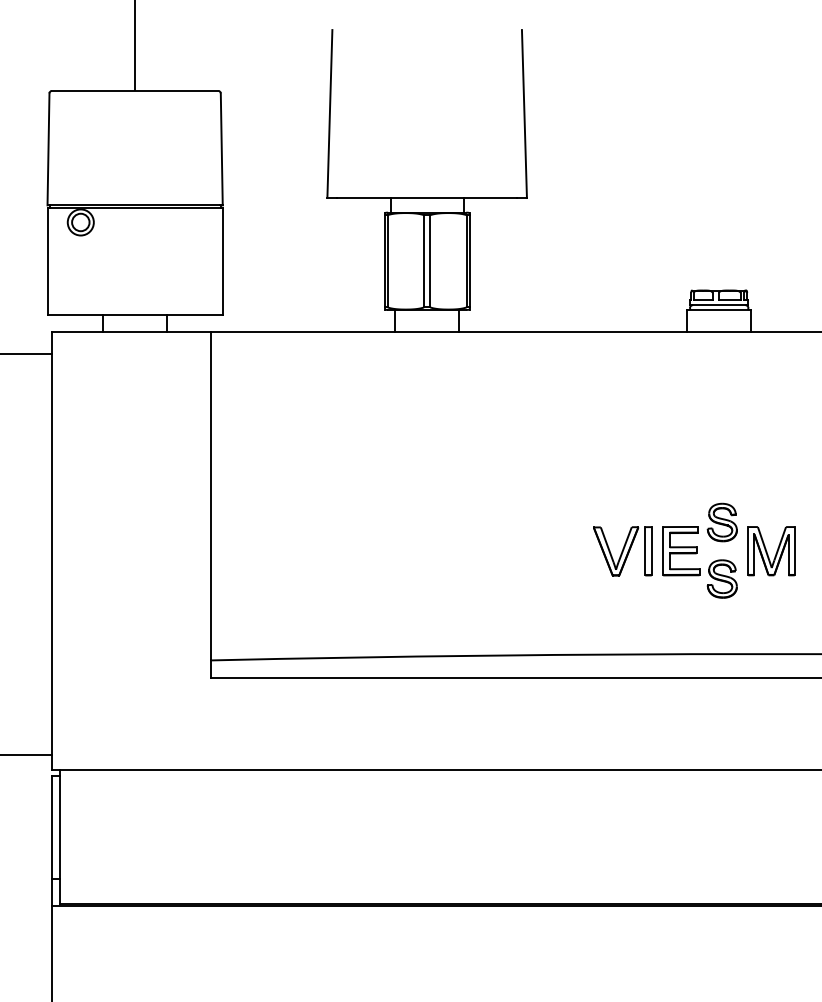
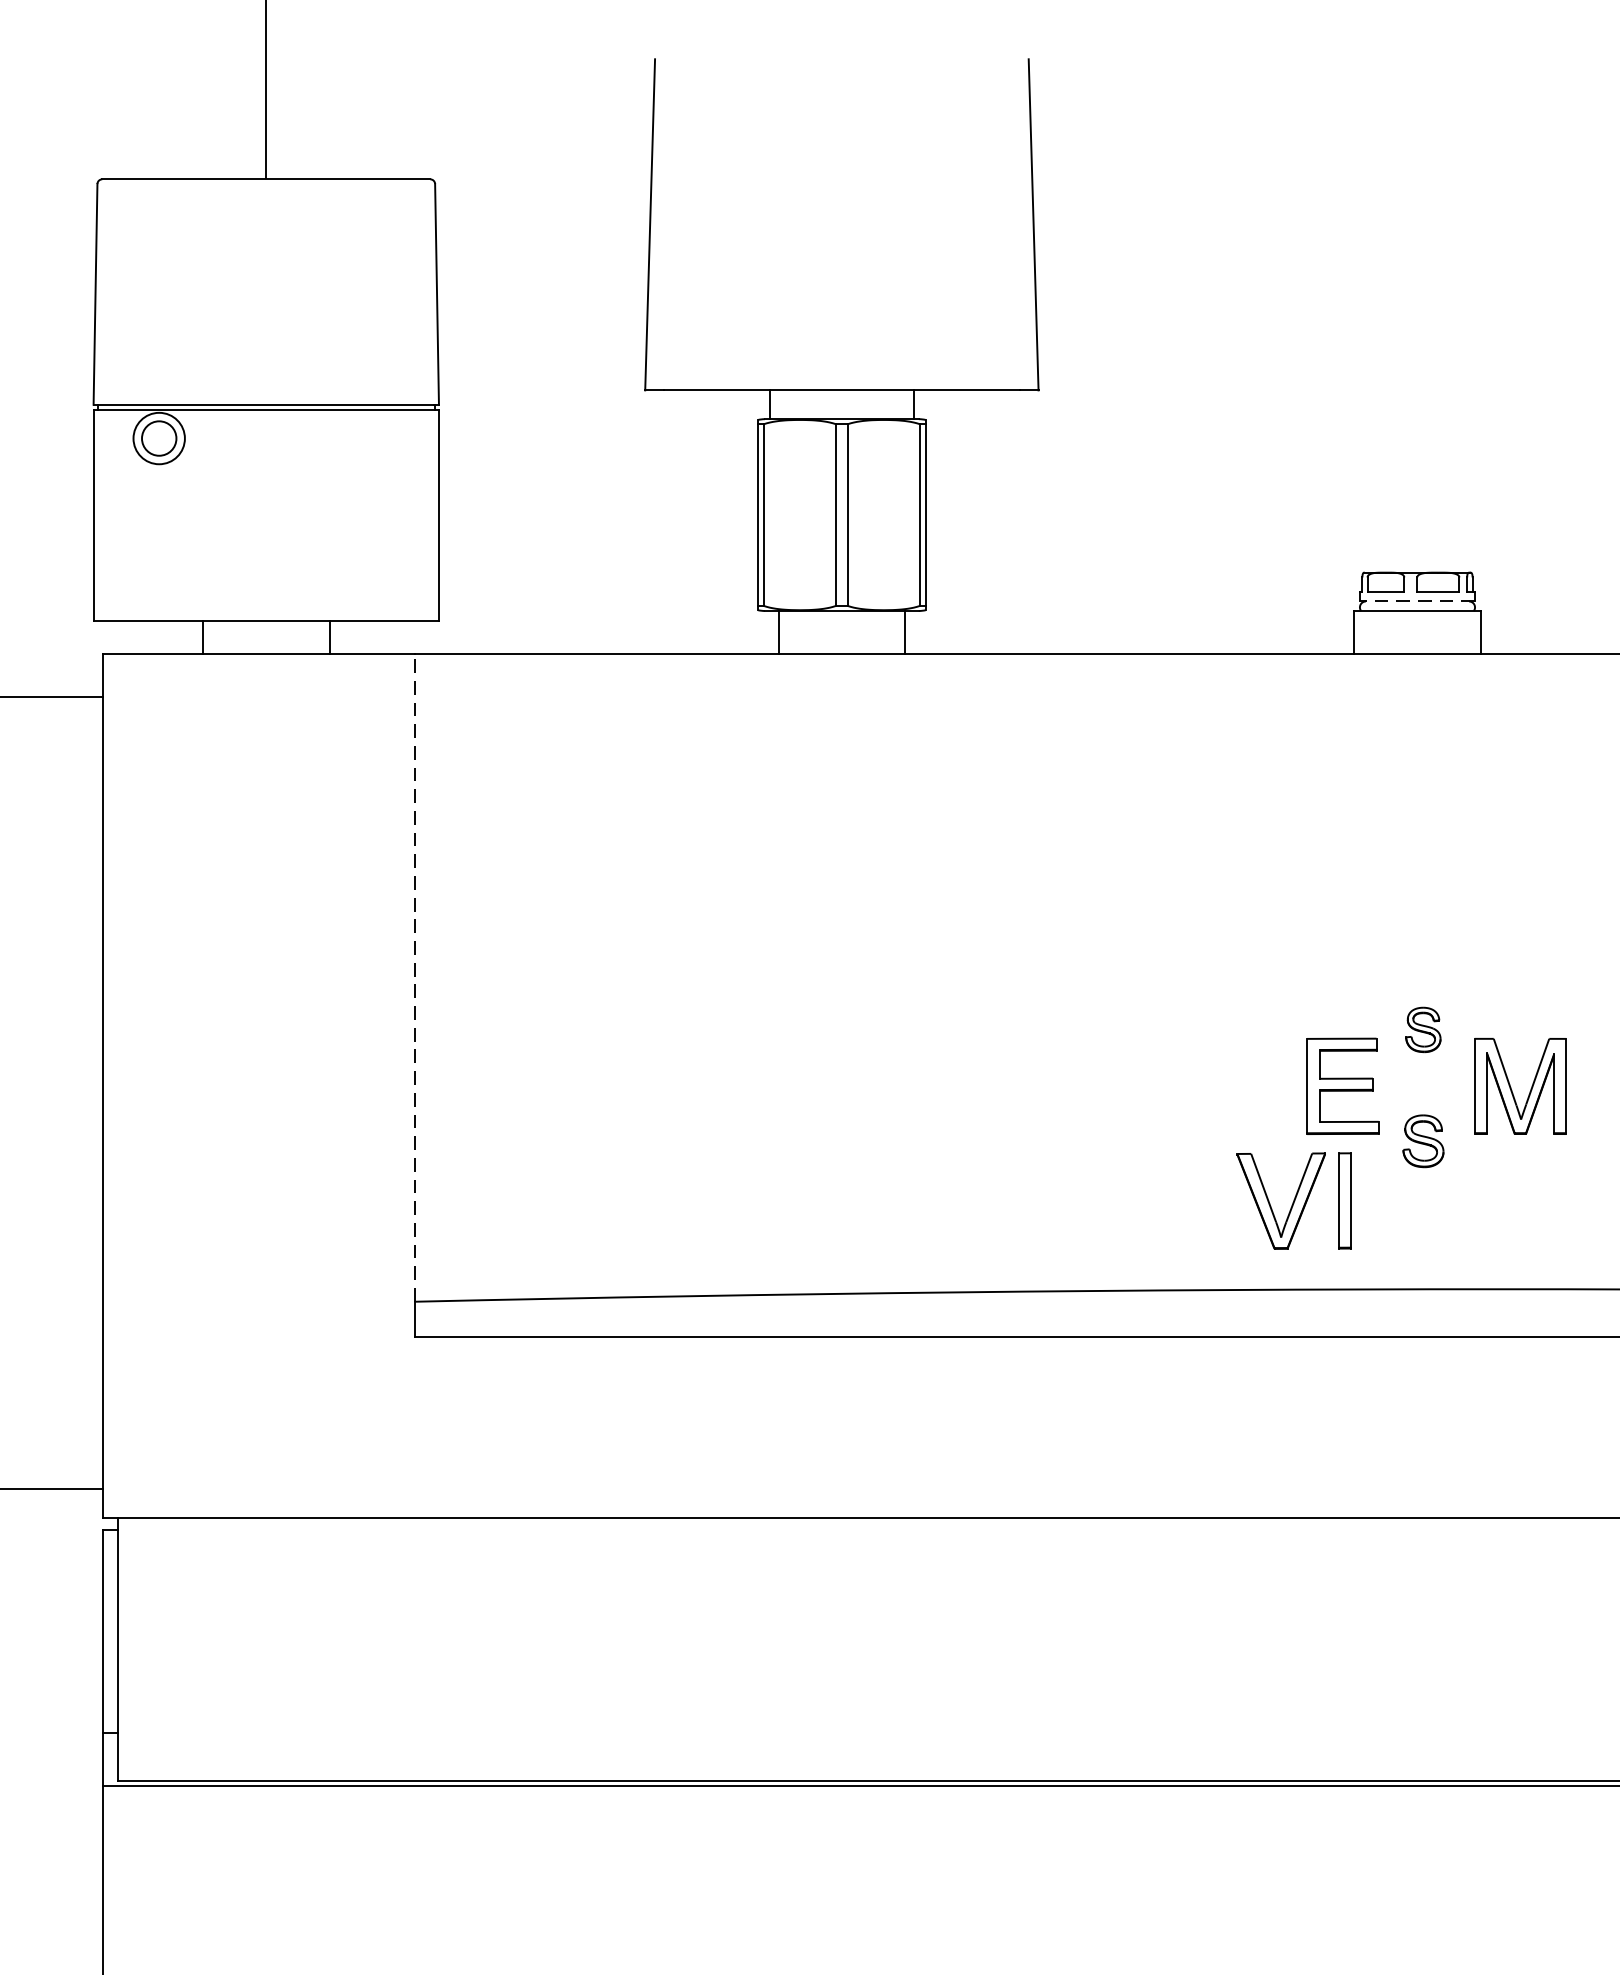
line: (718, 305) -> (1416, 602), solid -> dashed
line: (210, 495) -> (414, 976), solid -> dashed
part: (721, 522) -> (1421, 1029), size x0.6
part: (622, 551) -> (1293, 1201), moved
part: (721, 578) -> (1421, 1140), size x0.7

